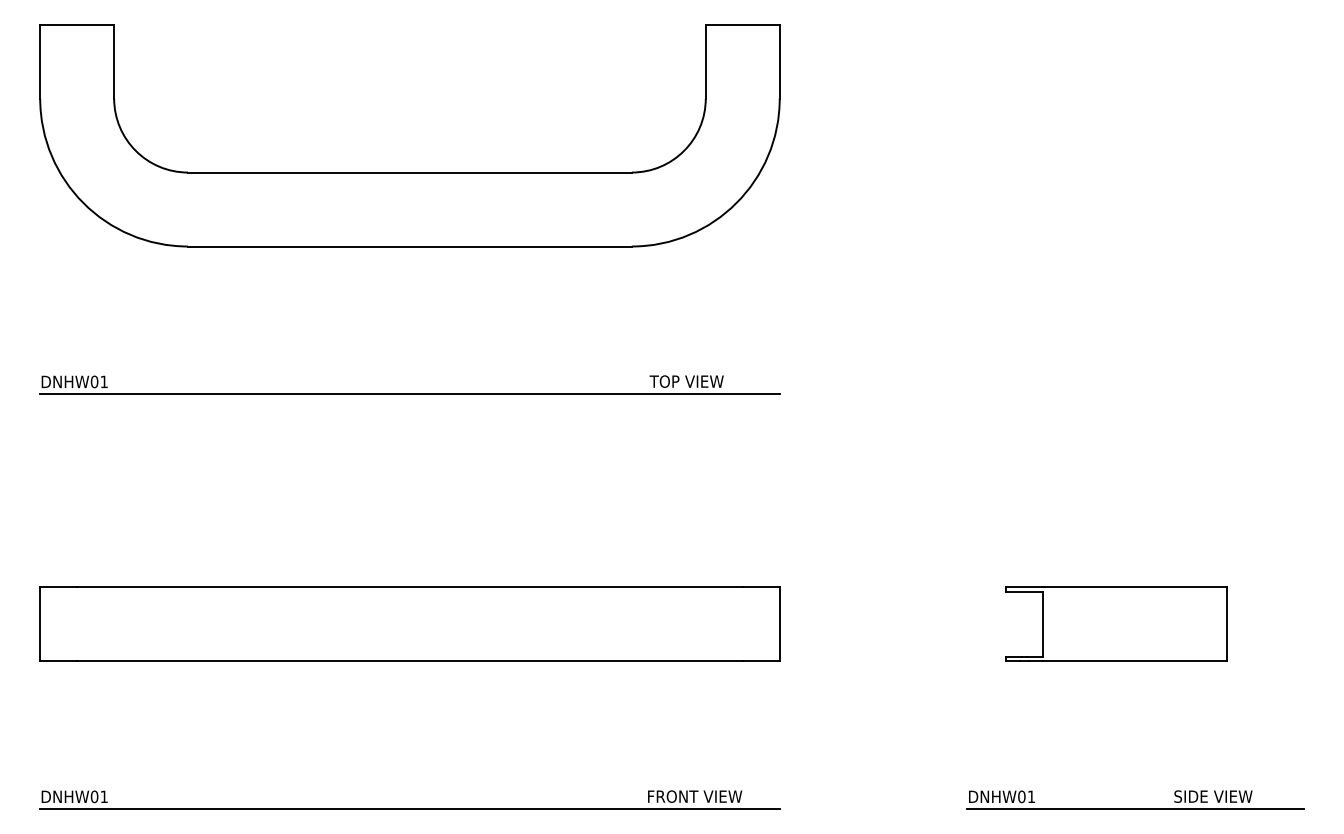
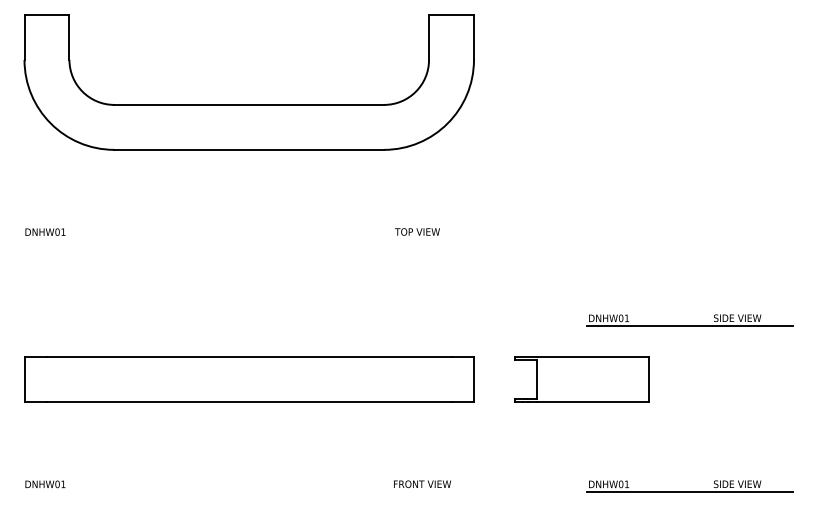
line: (408, 393) -> (248, 239), removed
part: (1134, 527) -> (689, 320), added
part: (1116, 624) -> (581, 379), moved
line: (408, 808) -> (248, 491), removed

